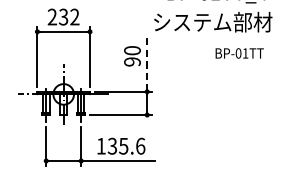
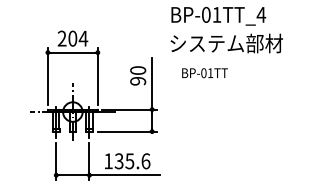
text: (69, 16) -> (78, 38), 232 -> 204
text: (212, 22) -> (226, 43), moved
text: (239, 53) -> (204, 73), moved
line: (147, 64) -> (152, 83), dashed -> solid

